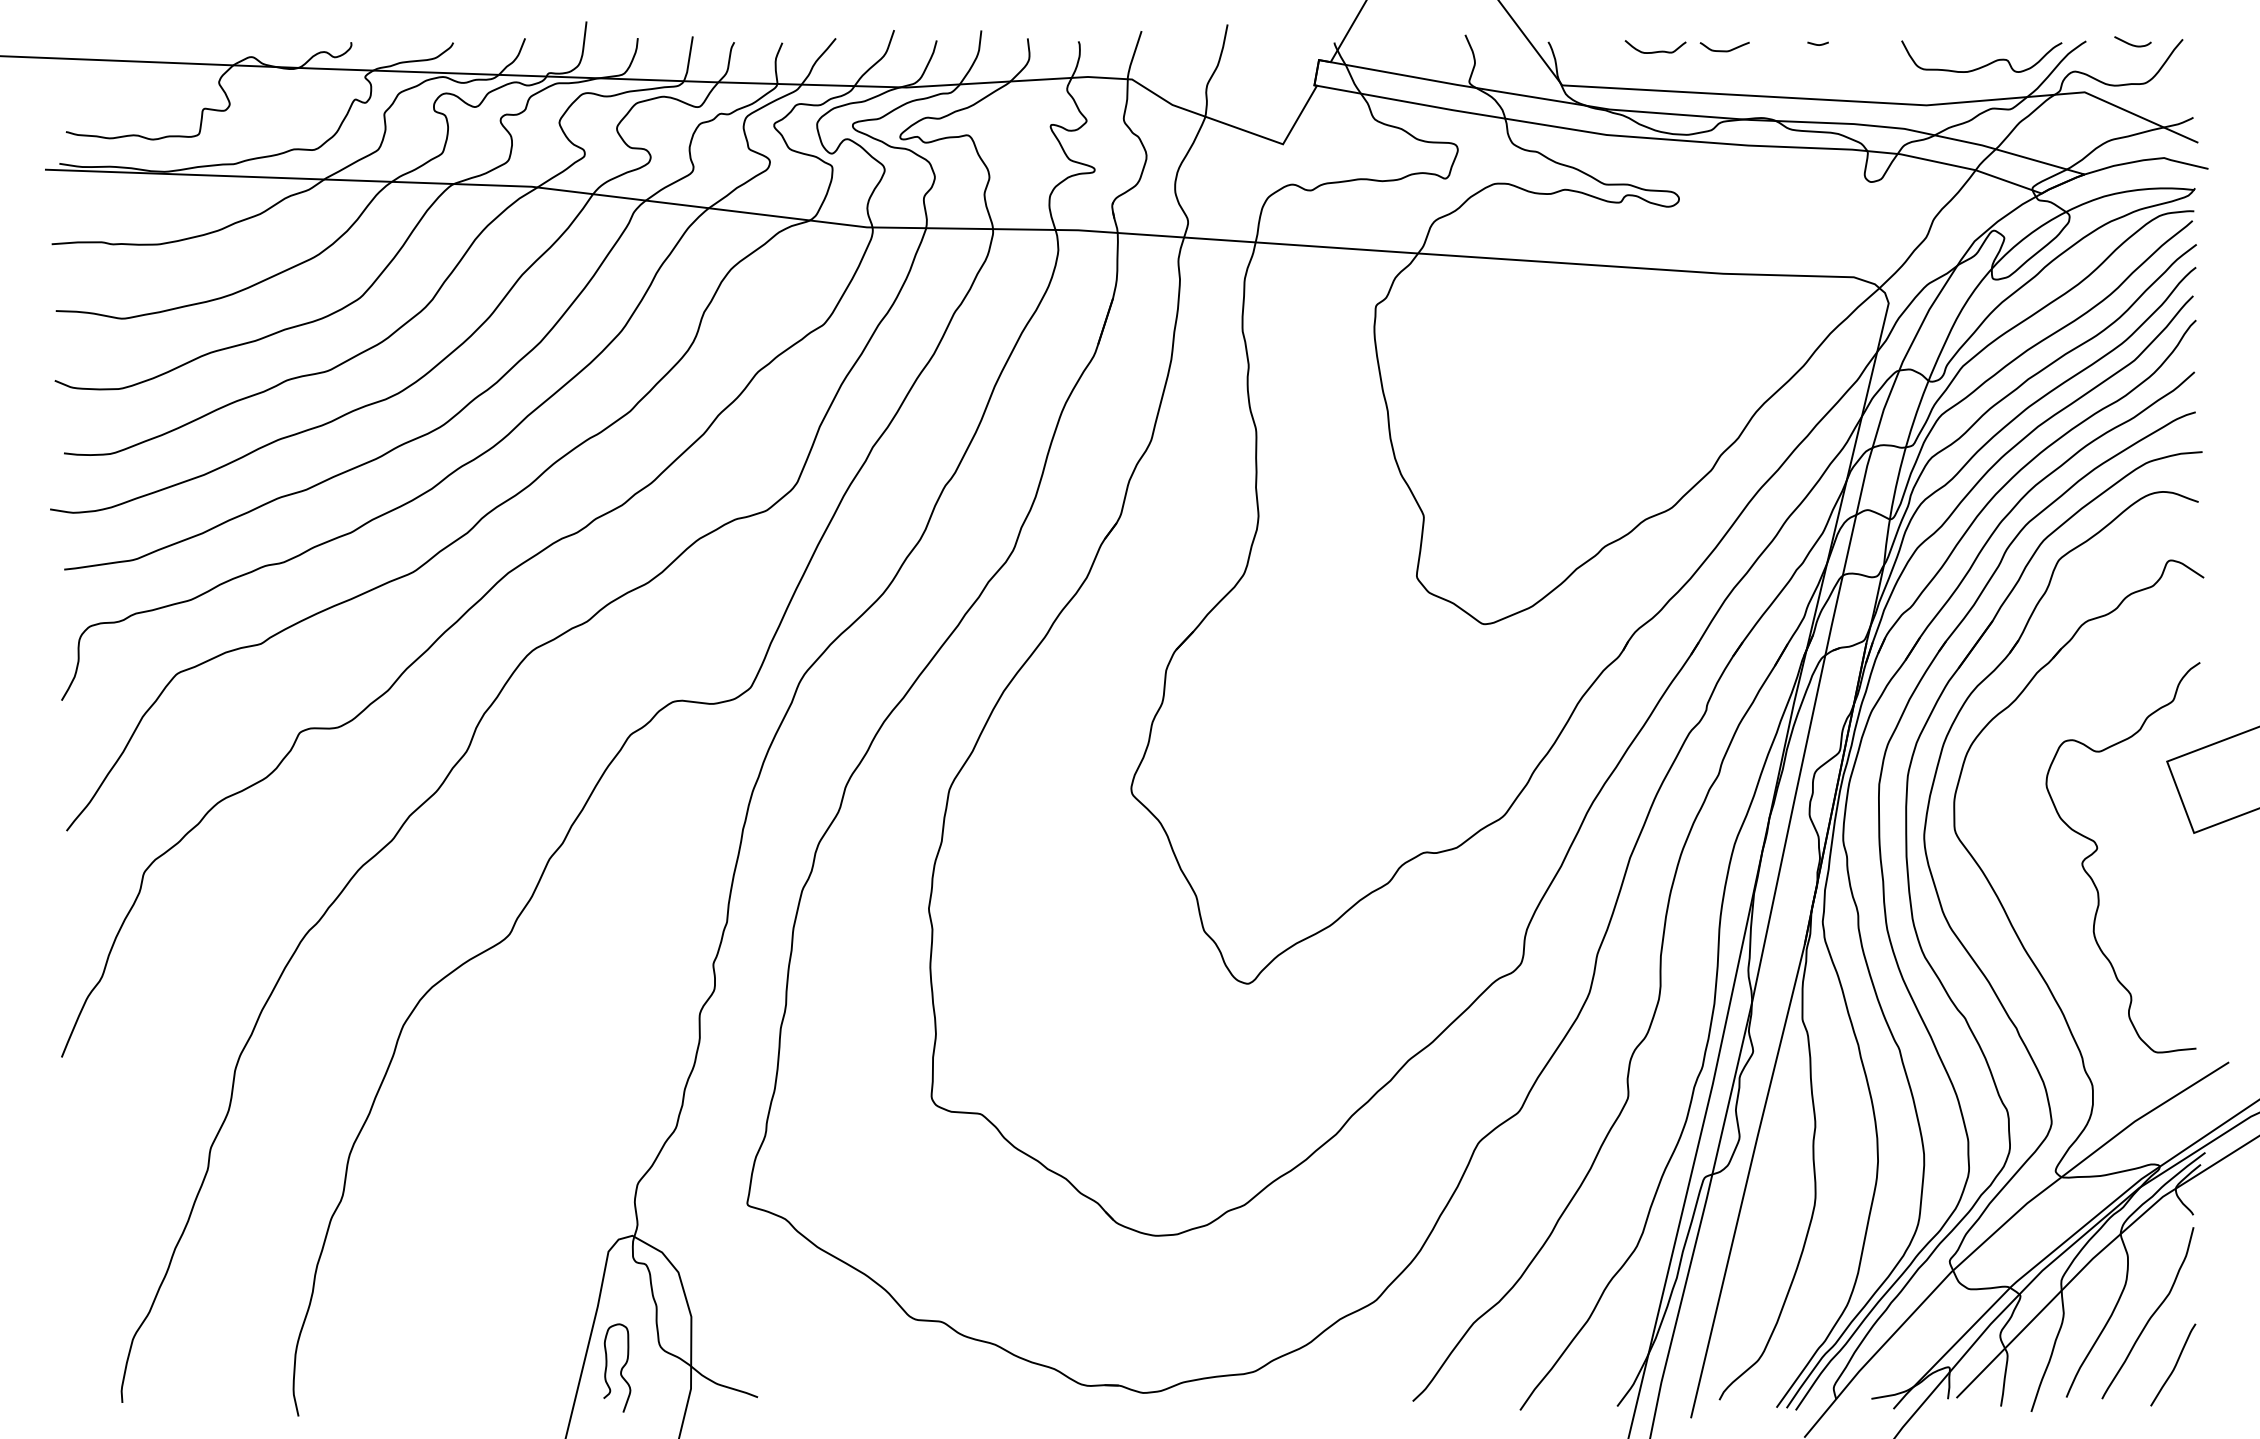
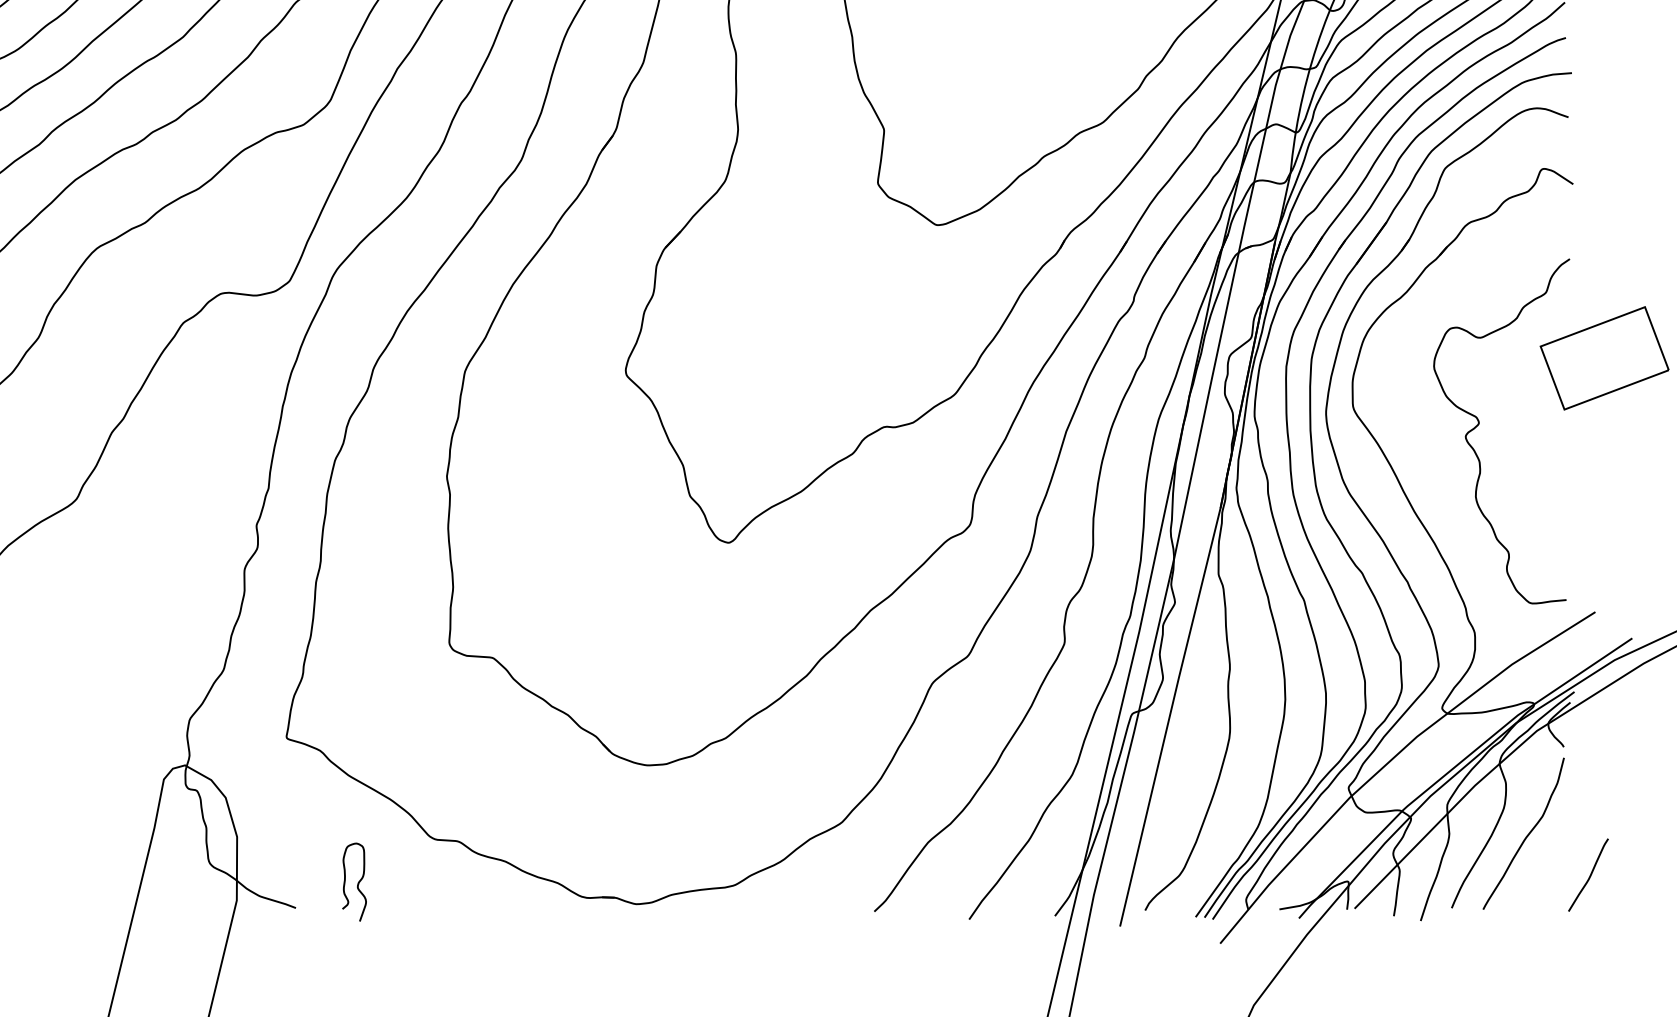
curve: (2174, 1365) -> (1589, 875), moved
curve: (620, 1369) -> (357, 883), moved

